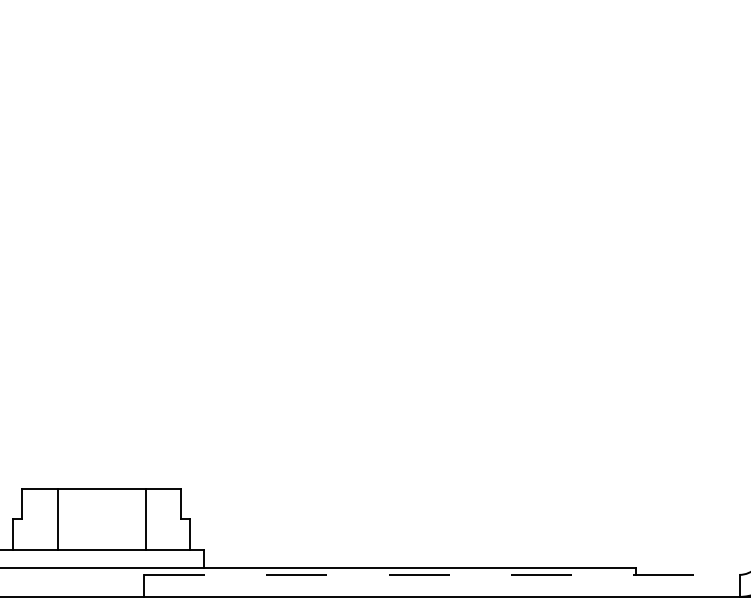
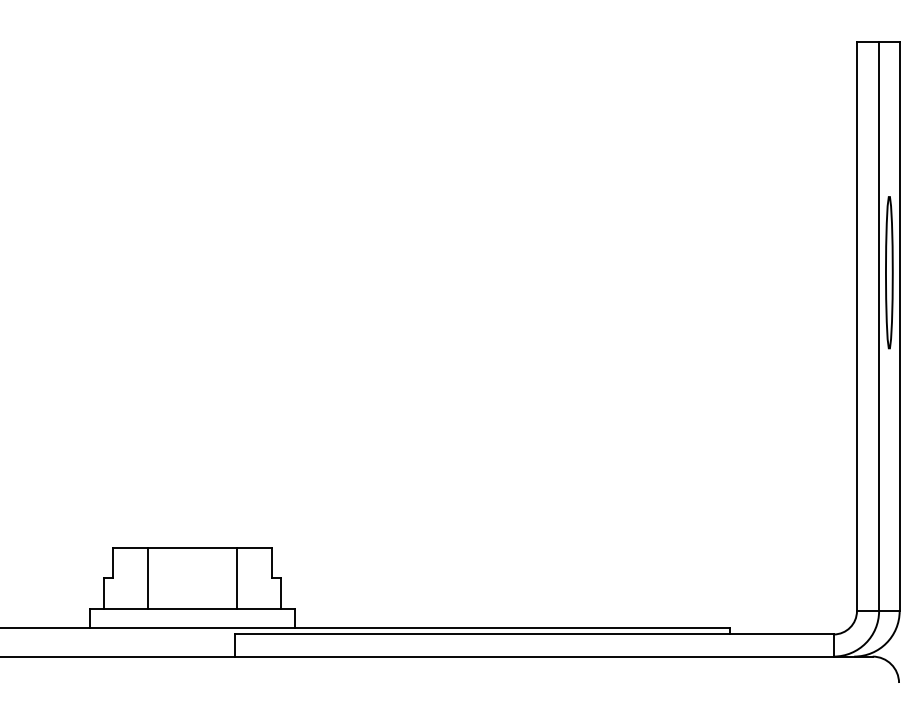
line: (442, 574) -> (535, 634), dashed -> solid

